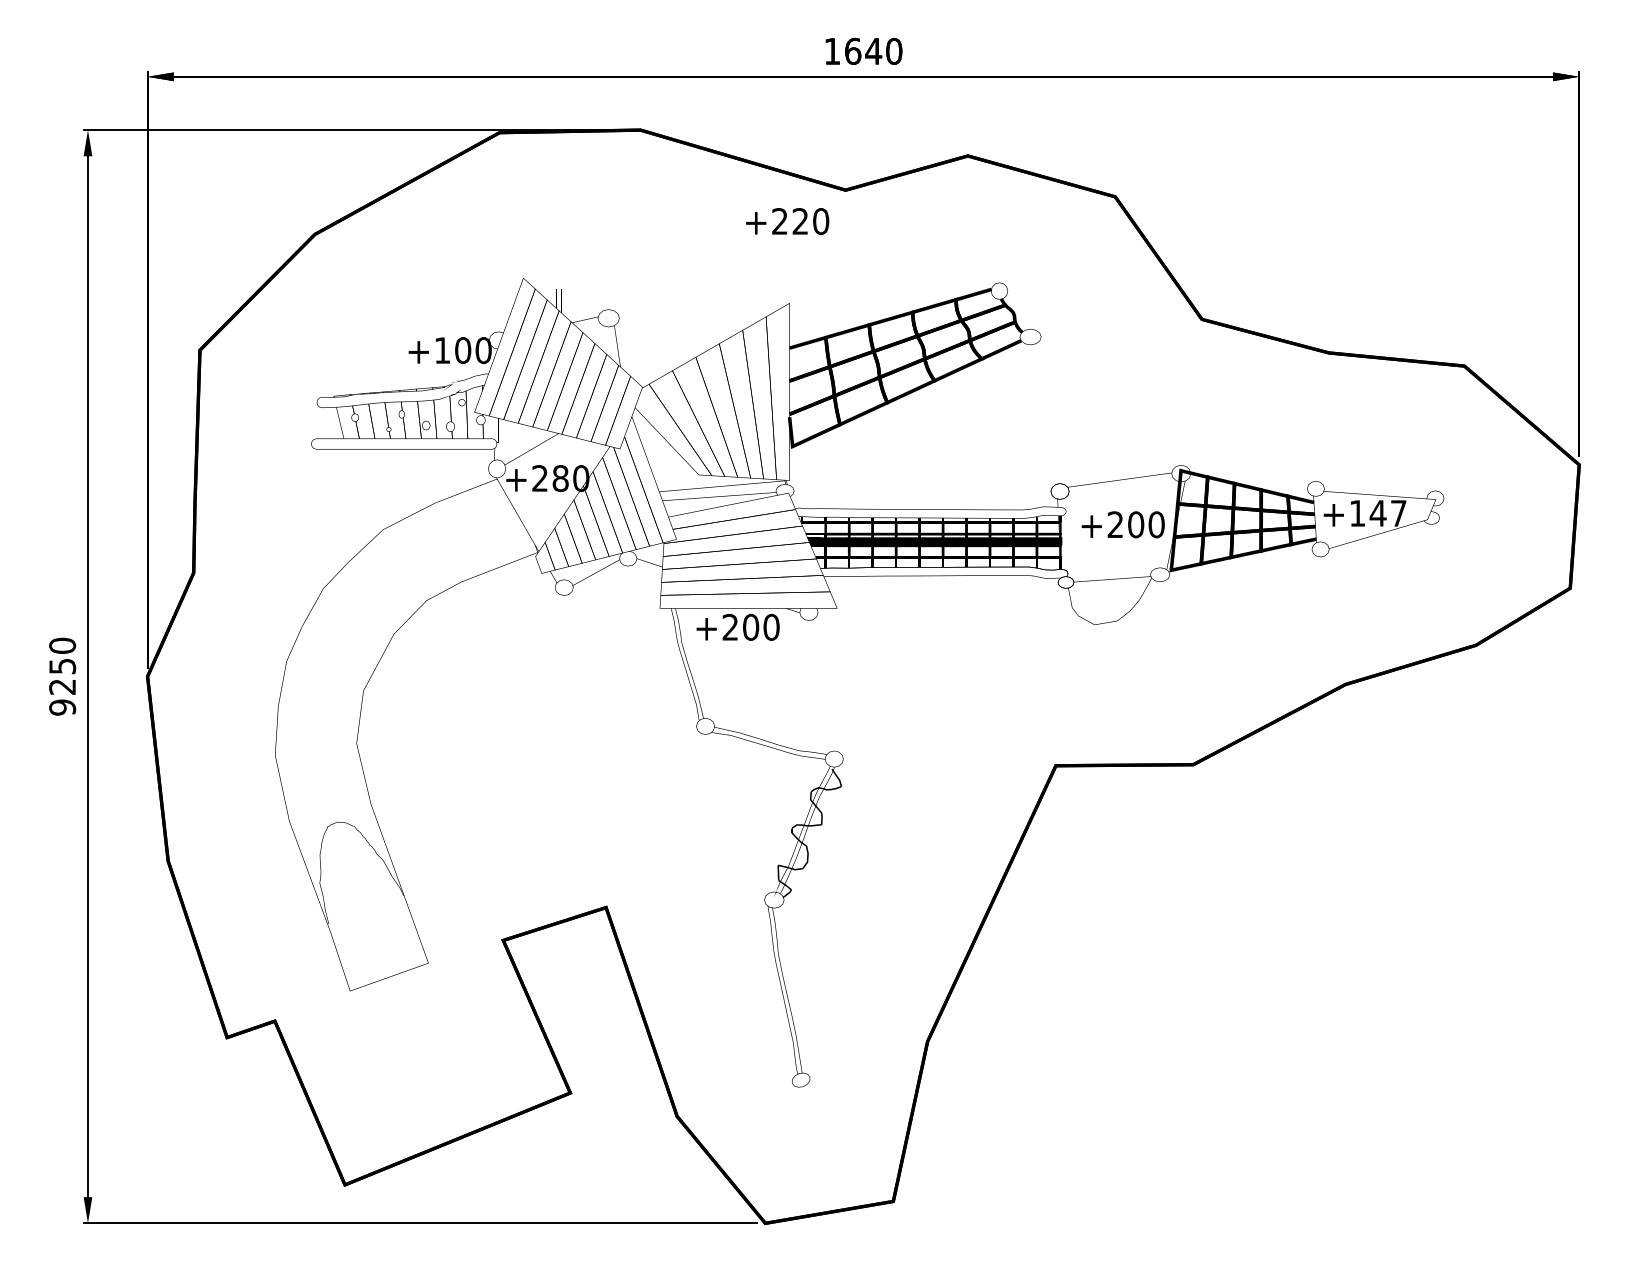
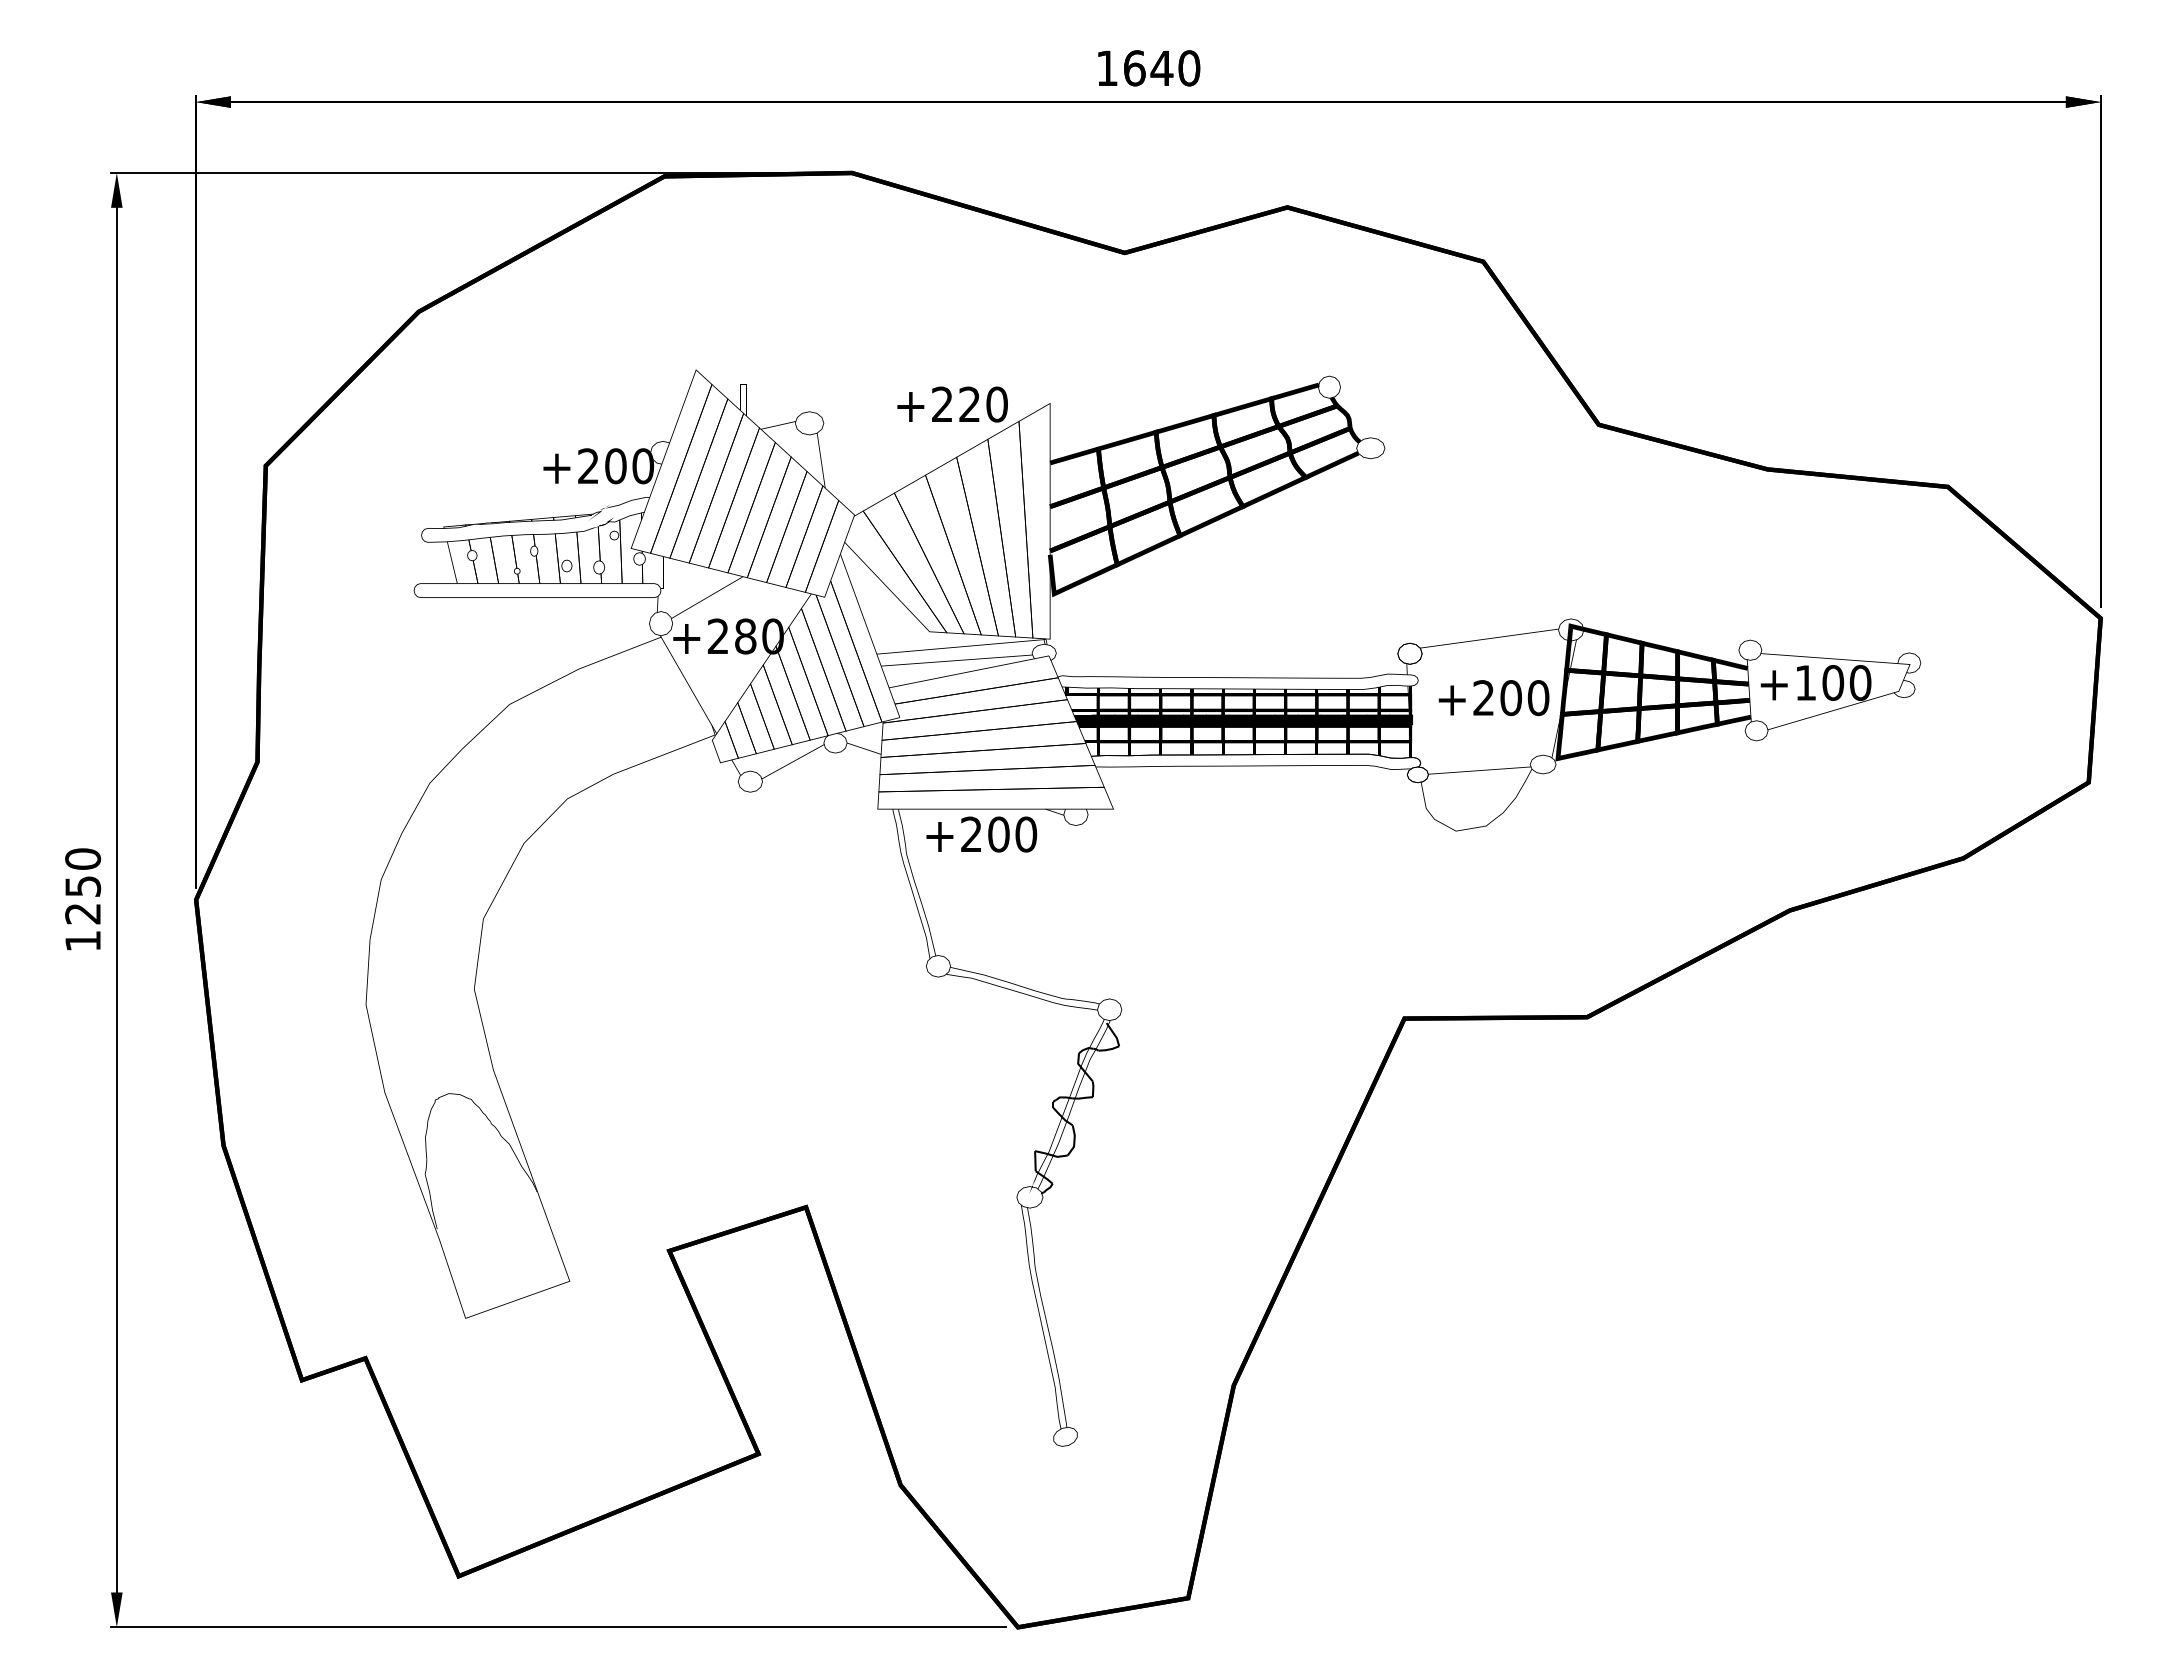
text: (787, 221) -> (952, 404), moved
text: (442, 349) -> (588, 465), +100 -> +200
text: (1388, 513) -> (1846, 682), +147 -> +100
text: (62, 707) -> (83, 941), 9250 -> 1250

